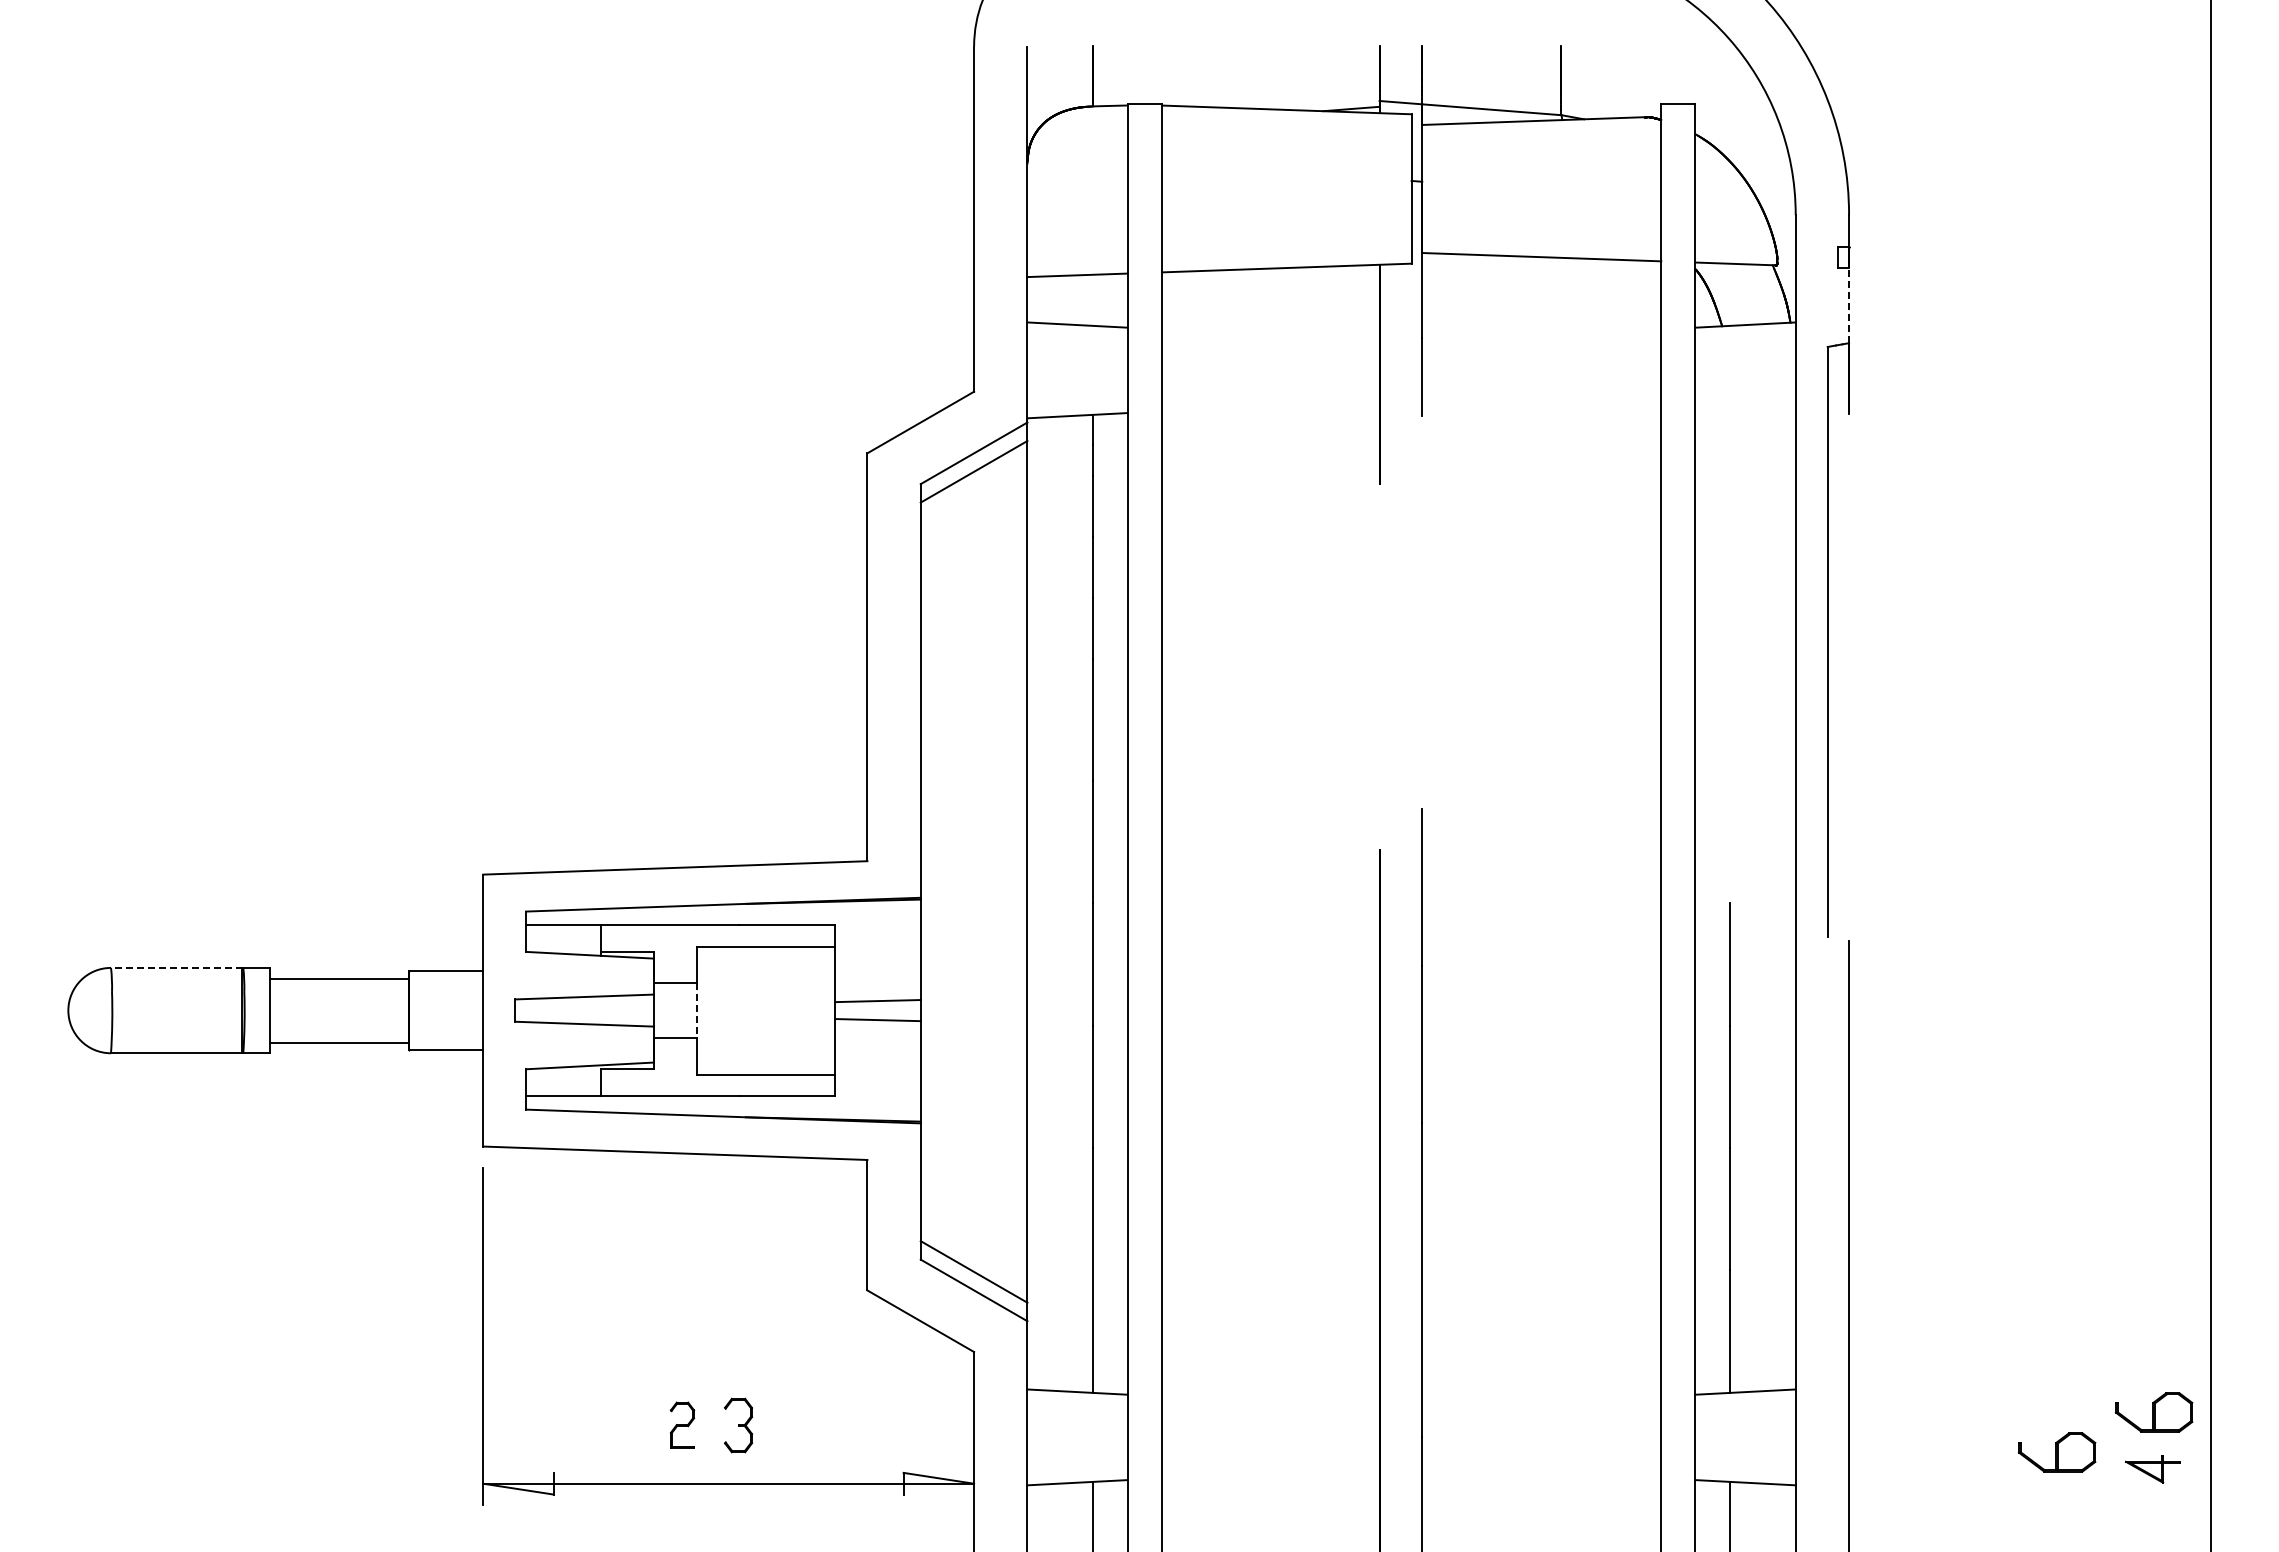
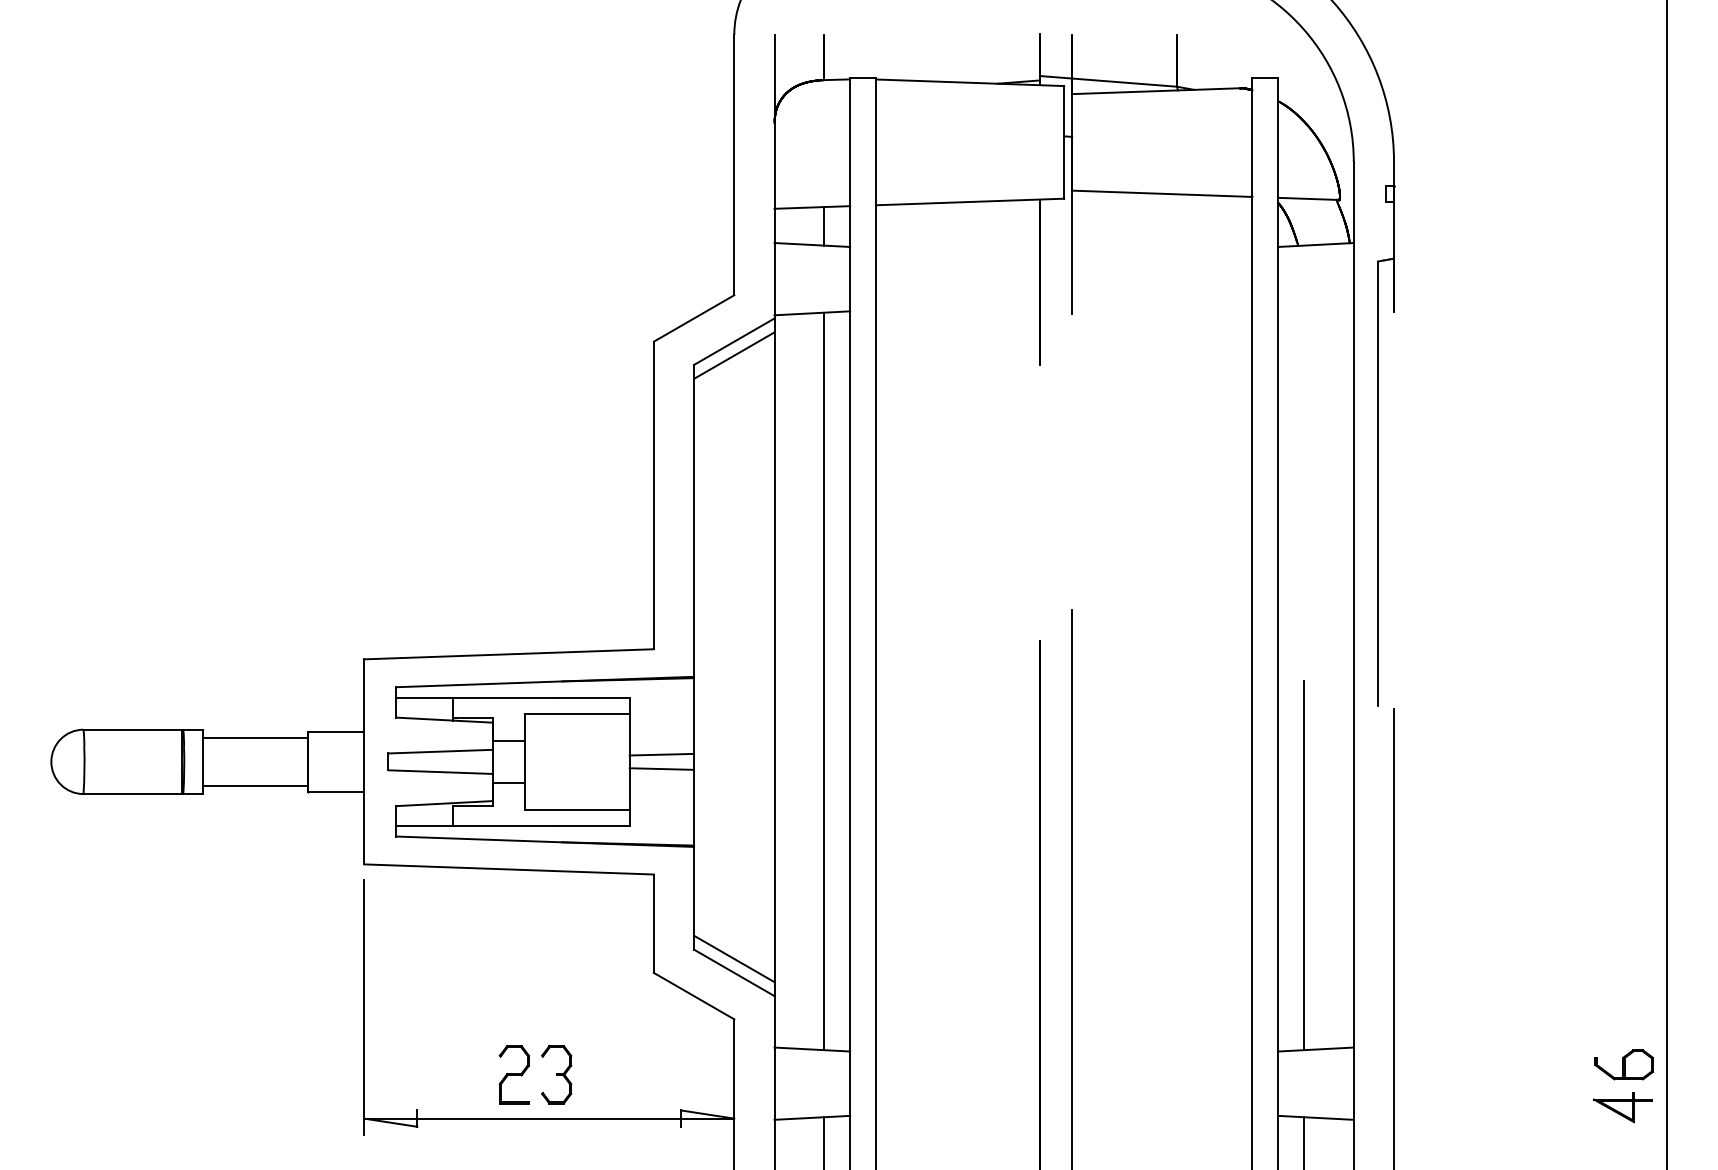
line: (1093, 299) -> (824, 225), added
line: (1849, 305) -> (1394, 230), dashed -> solid
line: (176, 967) -> (132, 729), dashed -> solid
line: (696, 1010) -> (524, 761), dashed -> solid
part: (682, 1425) -> (514, 1074), size x1.67
part: (738, 1425) -> (556, 1074), size x1.43
part: (2057, 1452) -> (1551, 1095), removed
part: (2152, 1469) -> (1622, 1107), size x1.43

